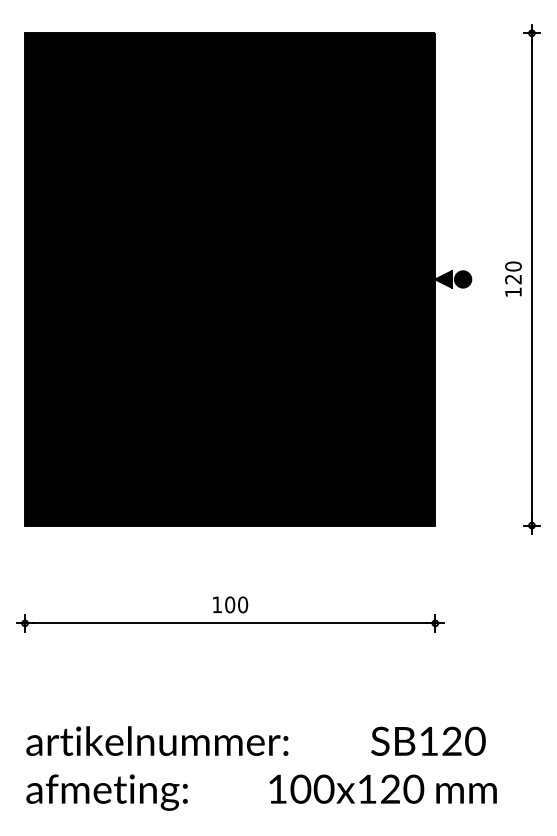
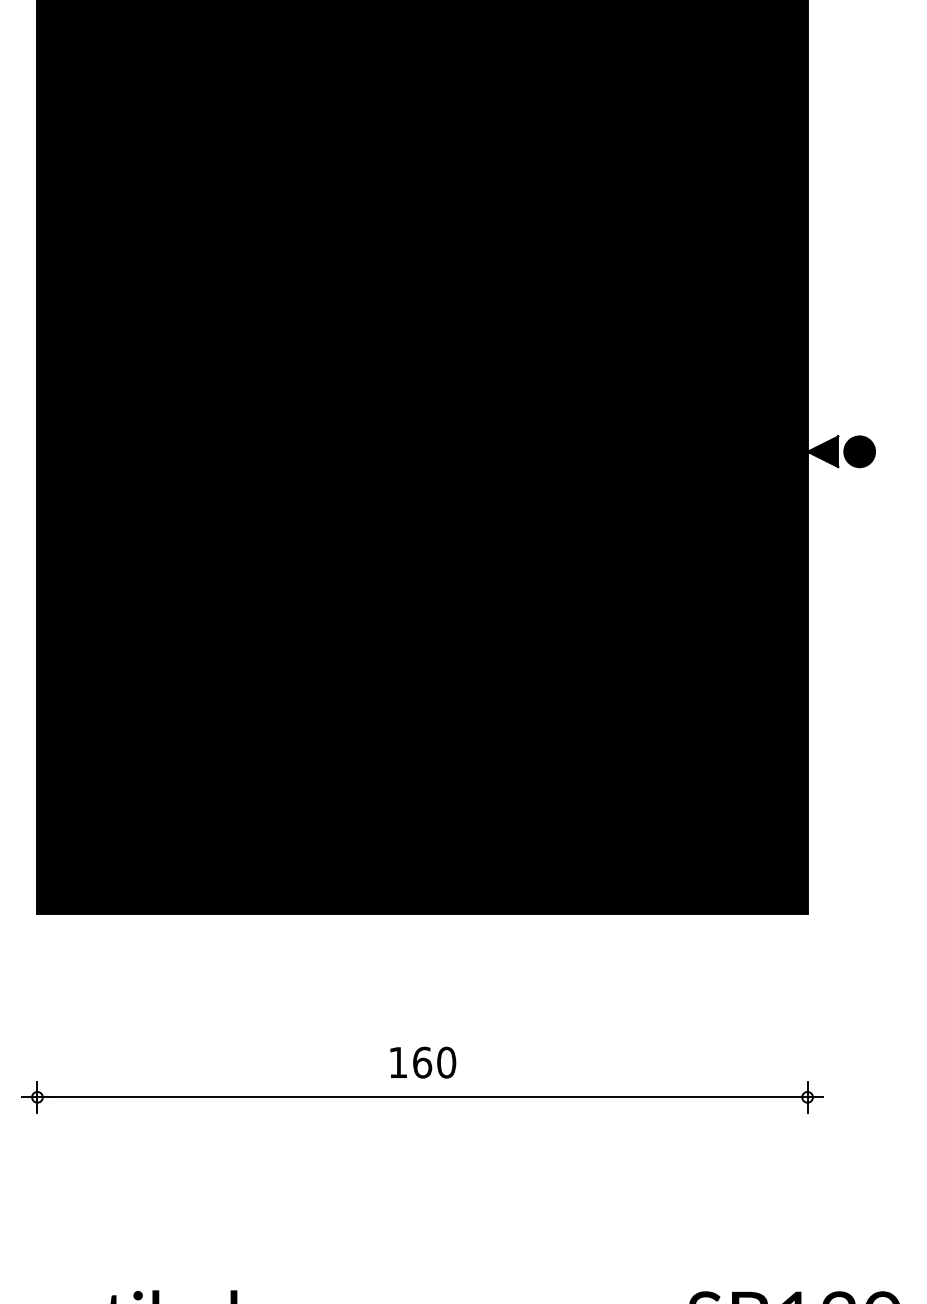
text: (230, 604) -> (423, 1061), 100 -> 160

